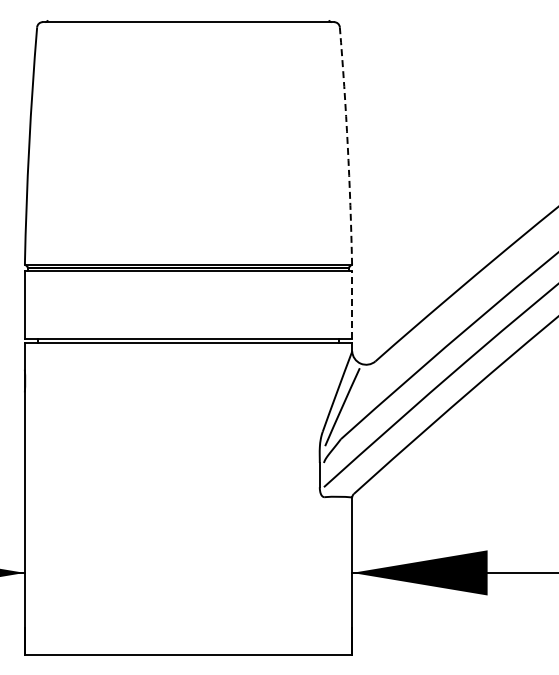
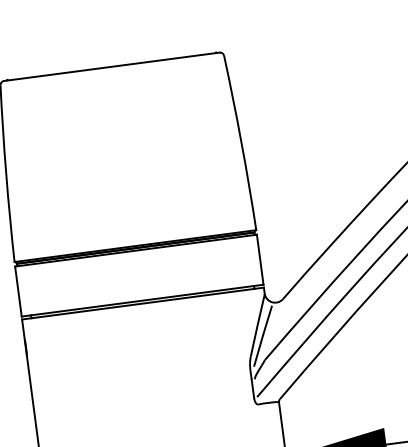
arc: (347, 146) -> (241, 143), dashed -> solid
line: (352, 304) -> (260, 259), dashed -> solid

